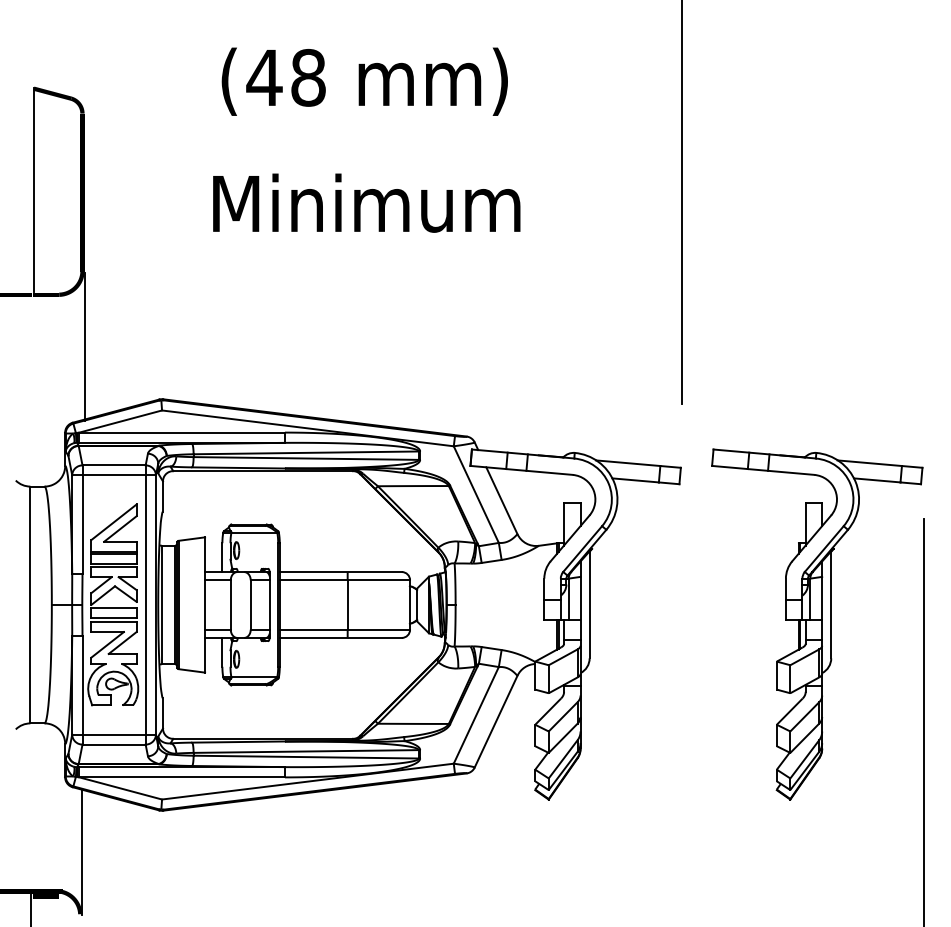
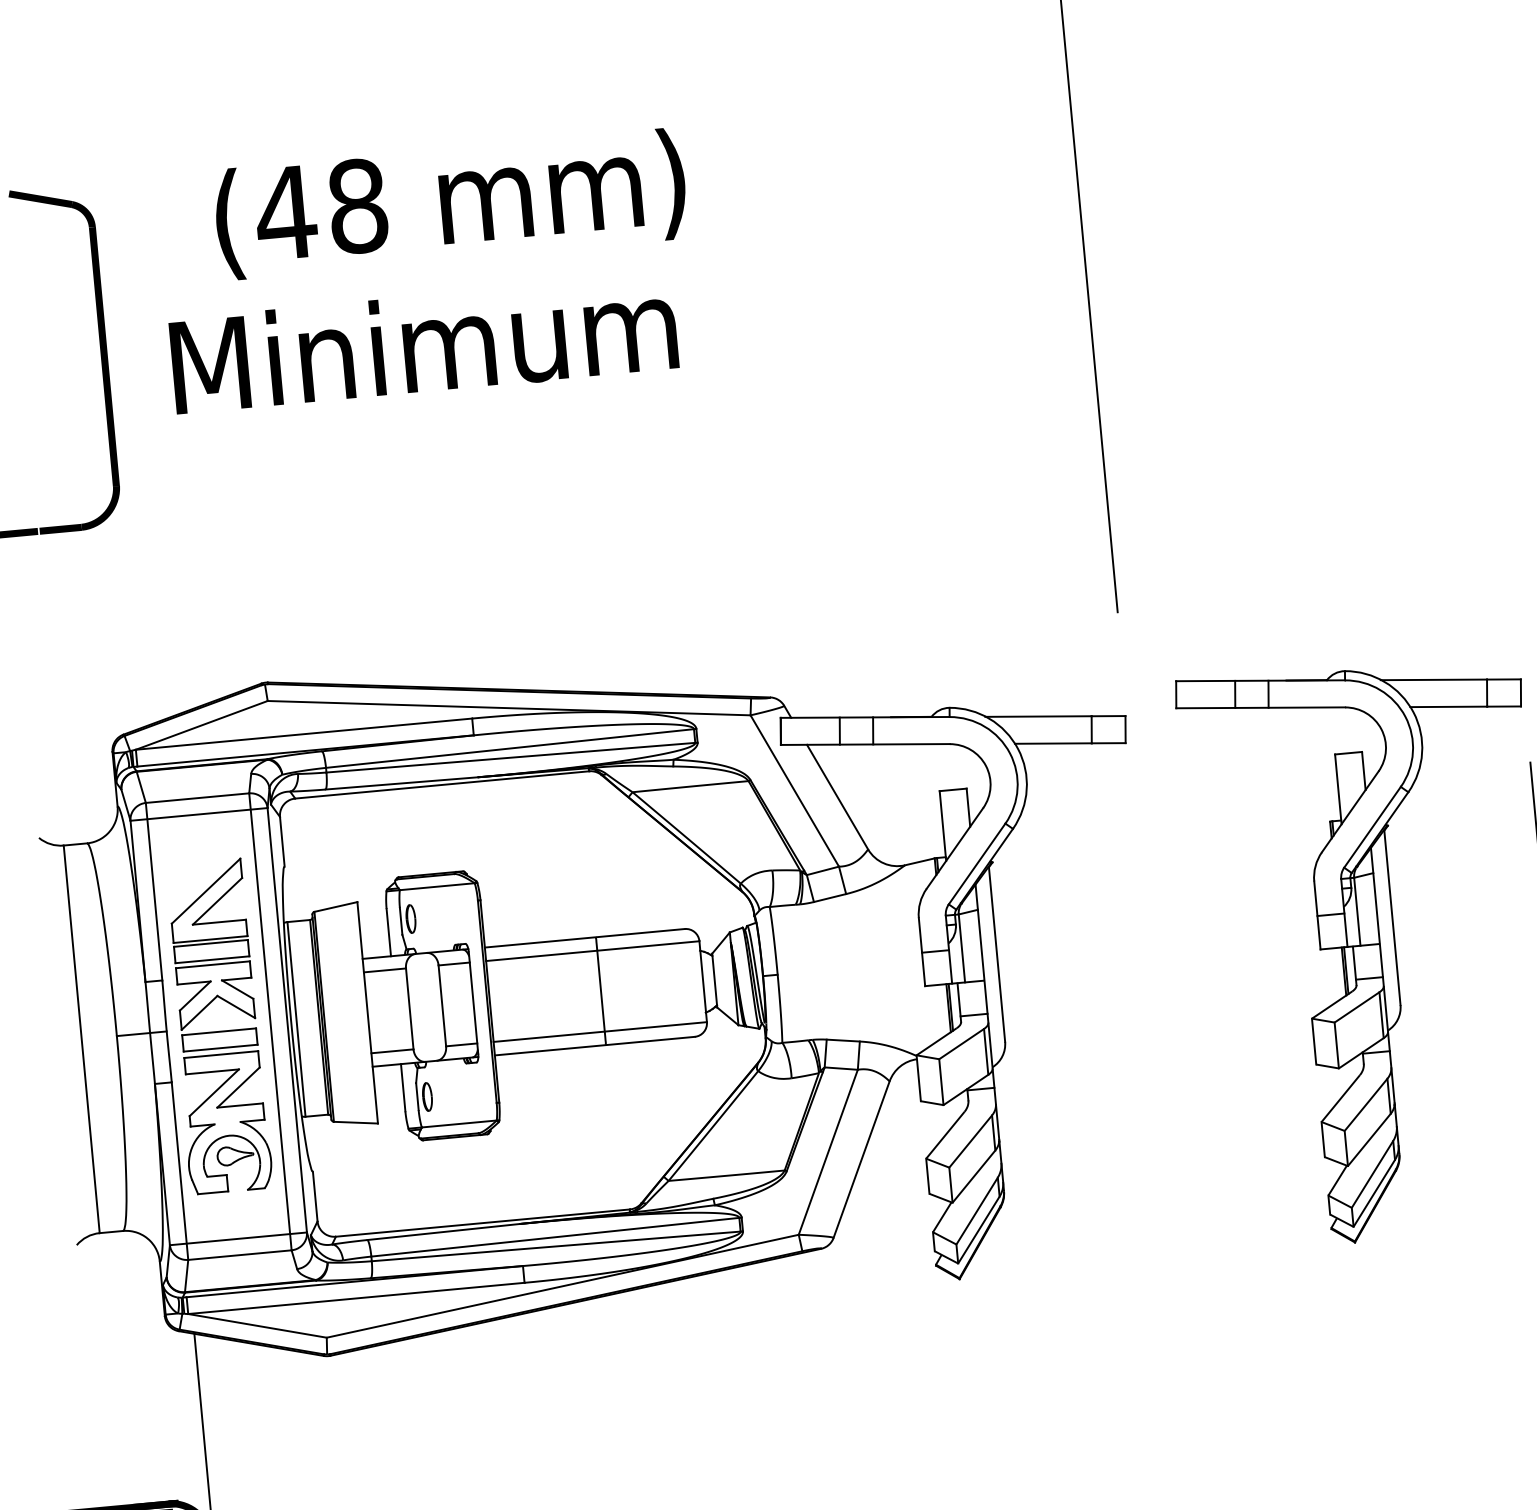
text: (364, 81) -> (450, 203), moved
line: (33, 189) -> (23, 358), removed
text: (366, 202) -> (423, 343), moved
line: (84, 346) -> (131, 608), removed

